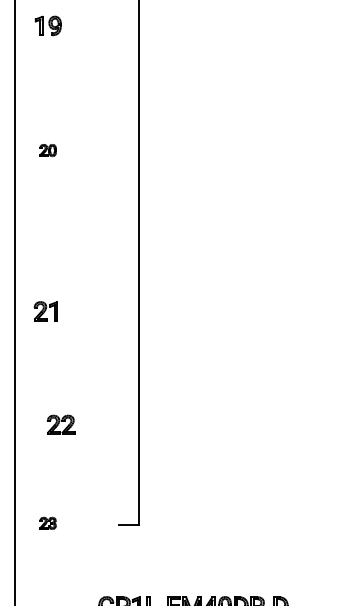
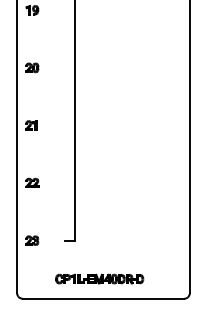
part: (48, 149) -> (32, 67), size x1.67
part: (46, 311) -> (31, 125), moved
part: (61, 423) -> (32, 182), moved
part: (48, 523) -> (32, 240), size x1.67

